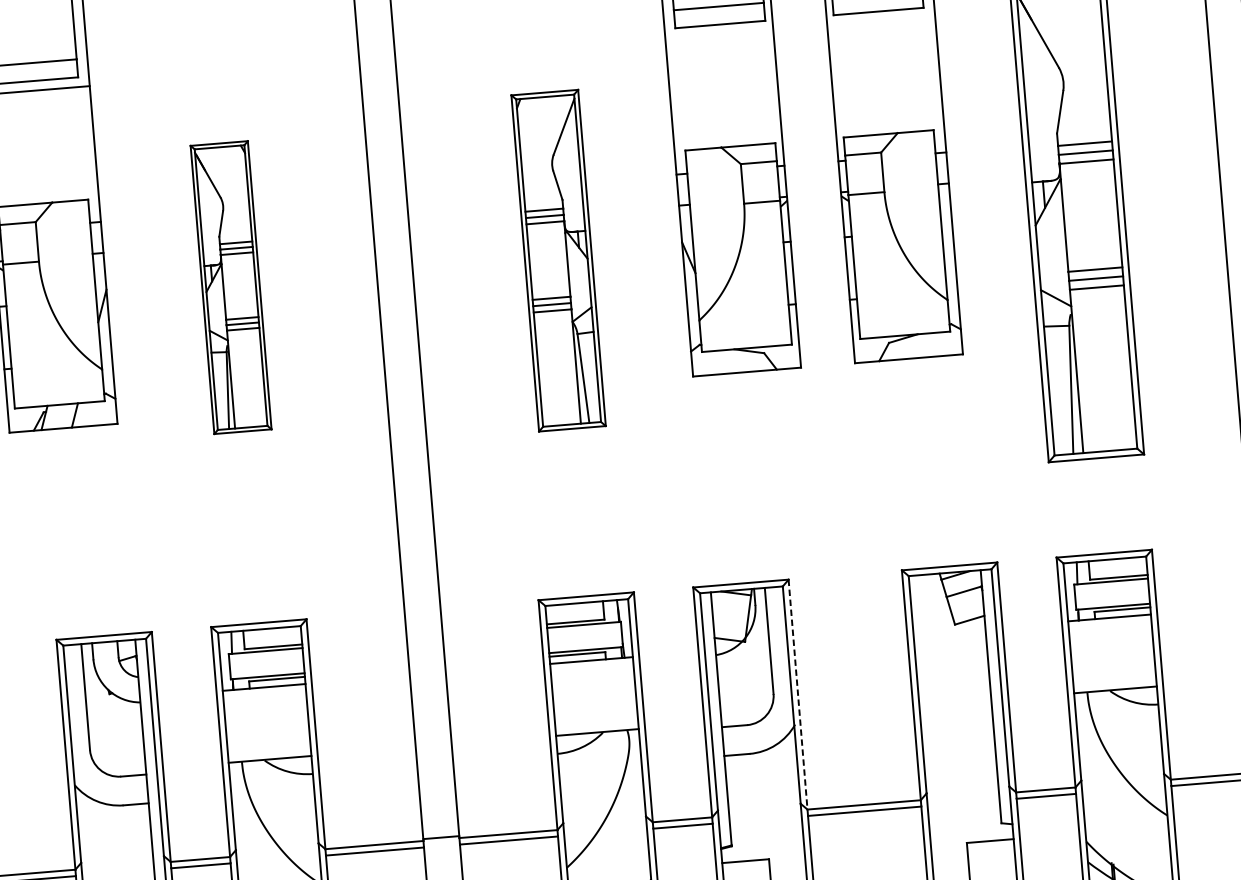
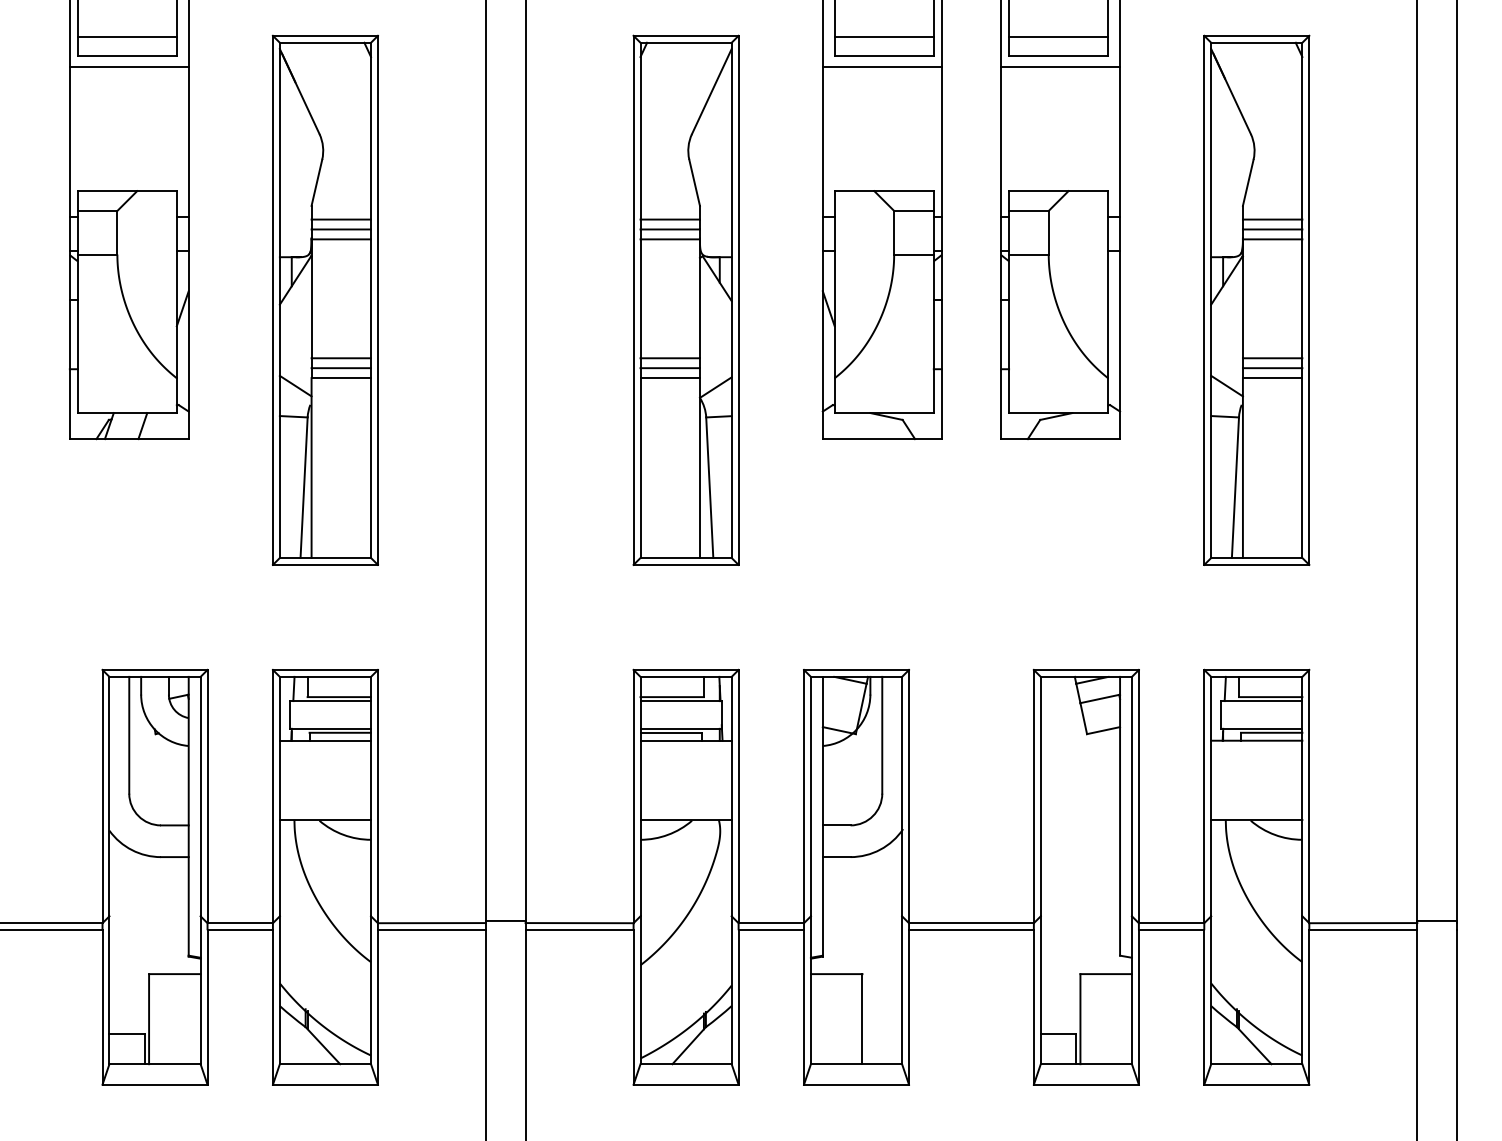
line: (881, 21) -> (1060, 67), added
line: (718, 34) -> (881, 67), added
part: (558, 260) -> (685, 299), size x1.43
part: (230, 287) -> (324, 299), size x1.67
line: (798, 694) -> (909, 796), dashed -> solid

